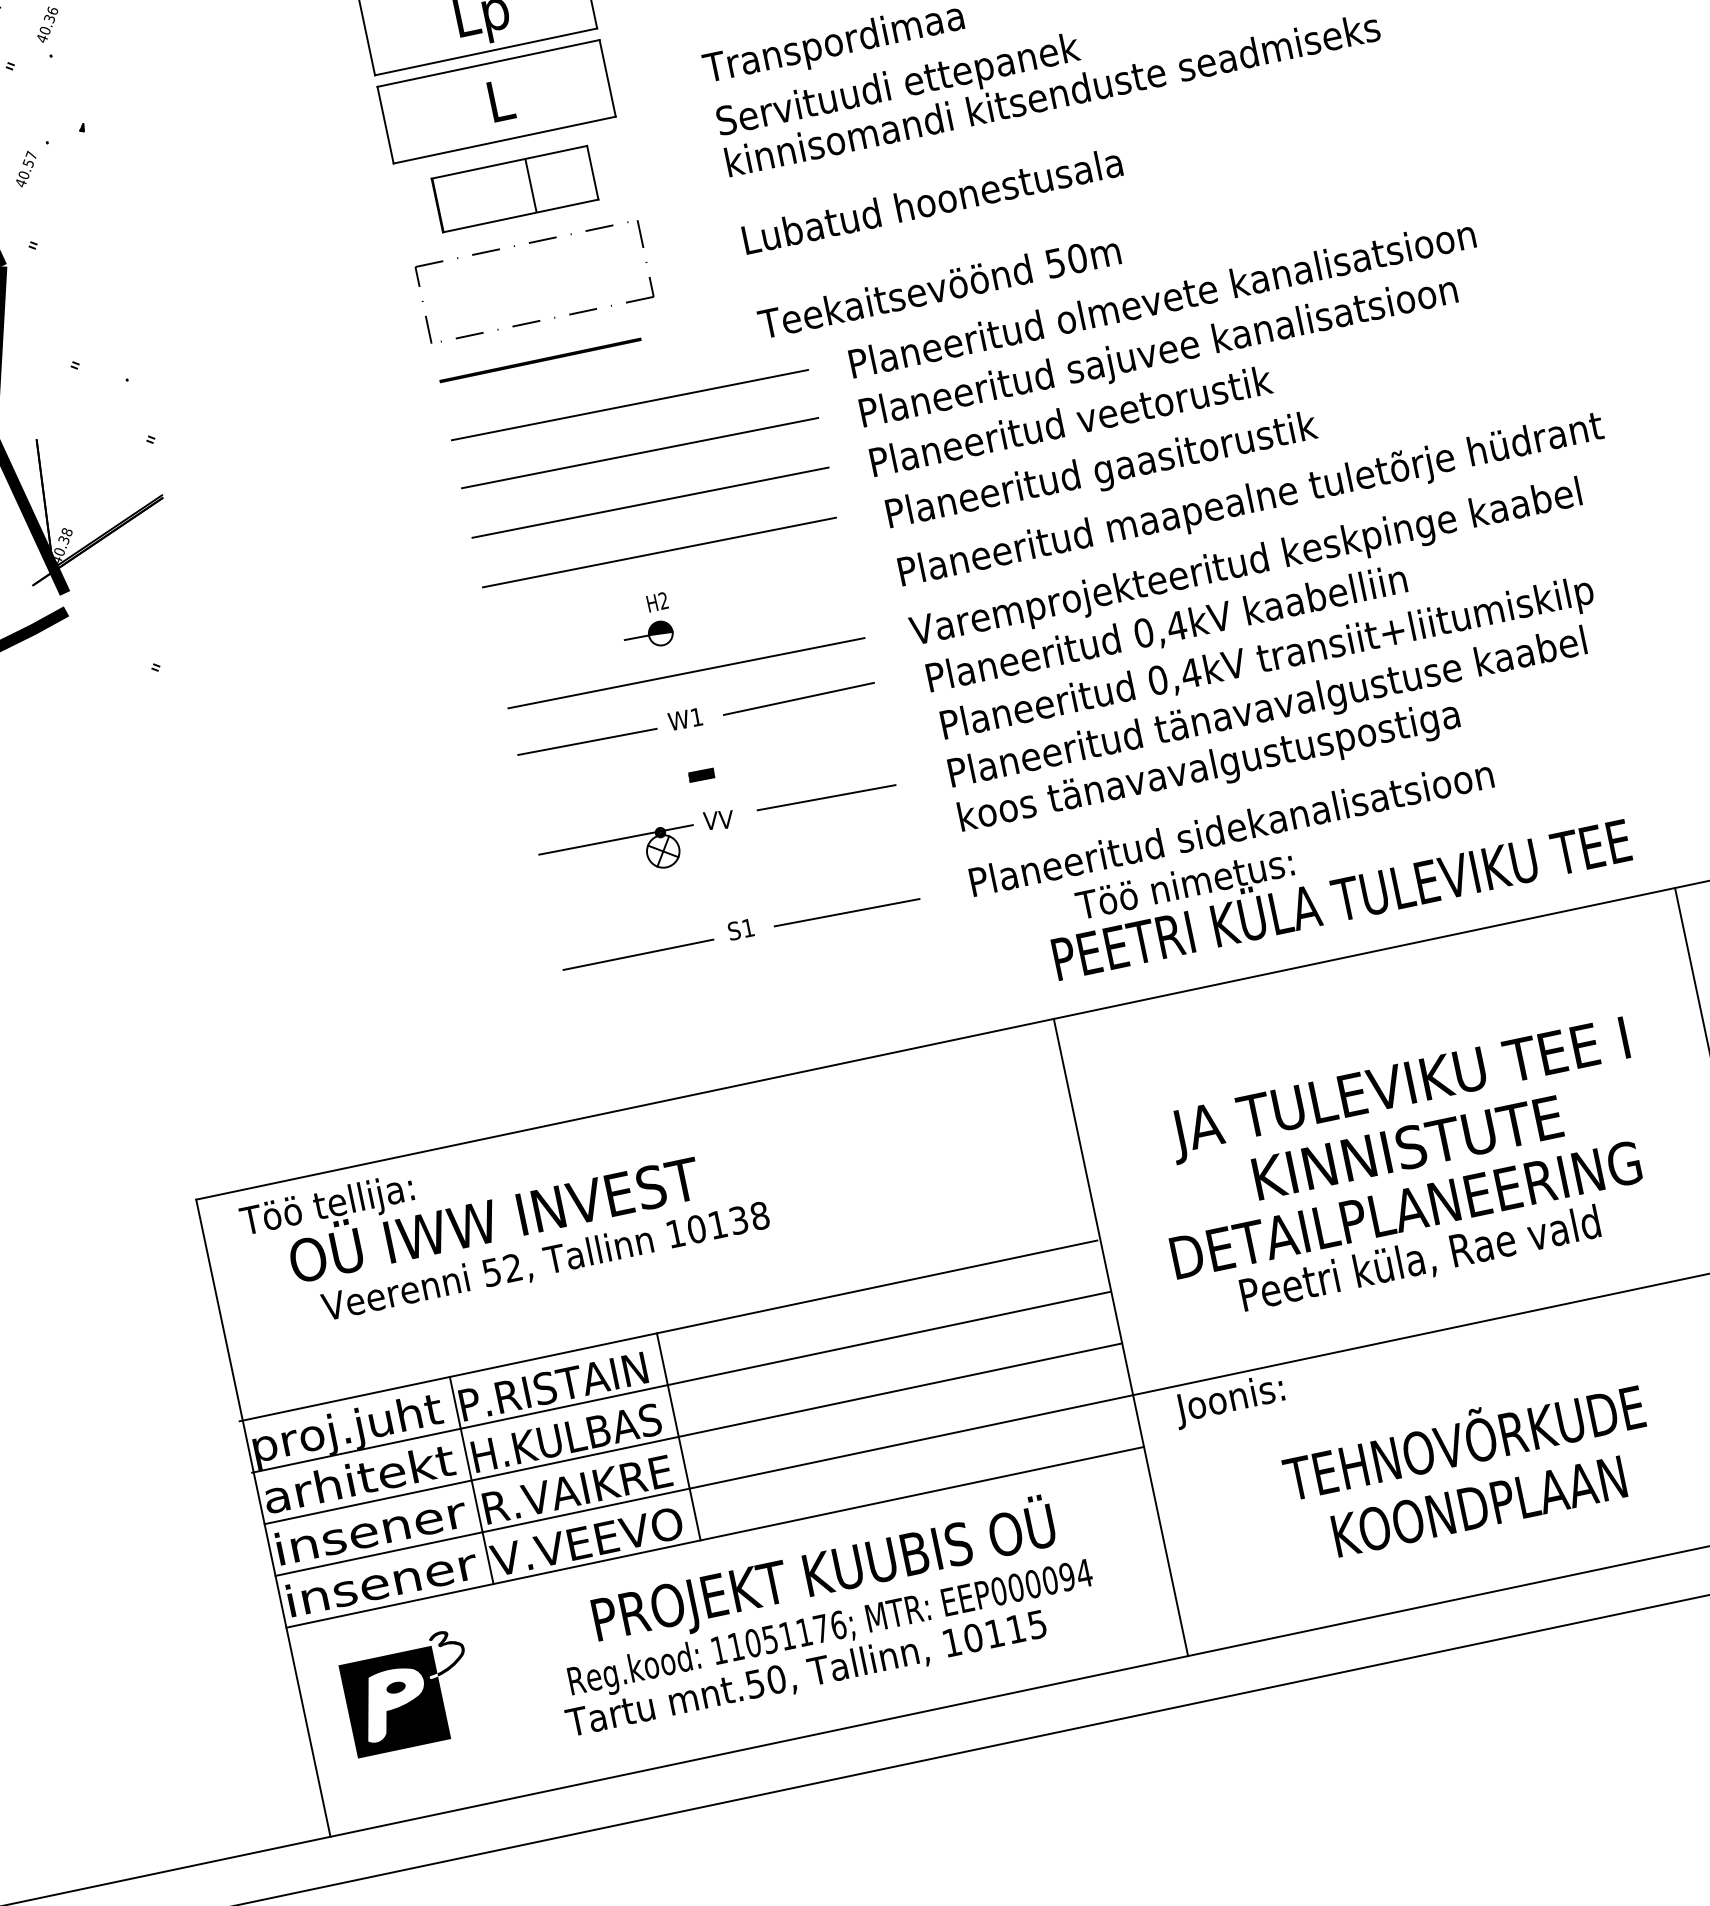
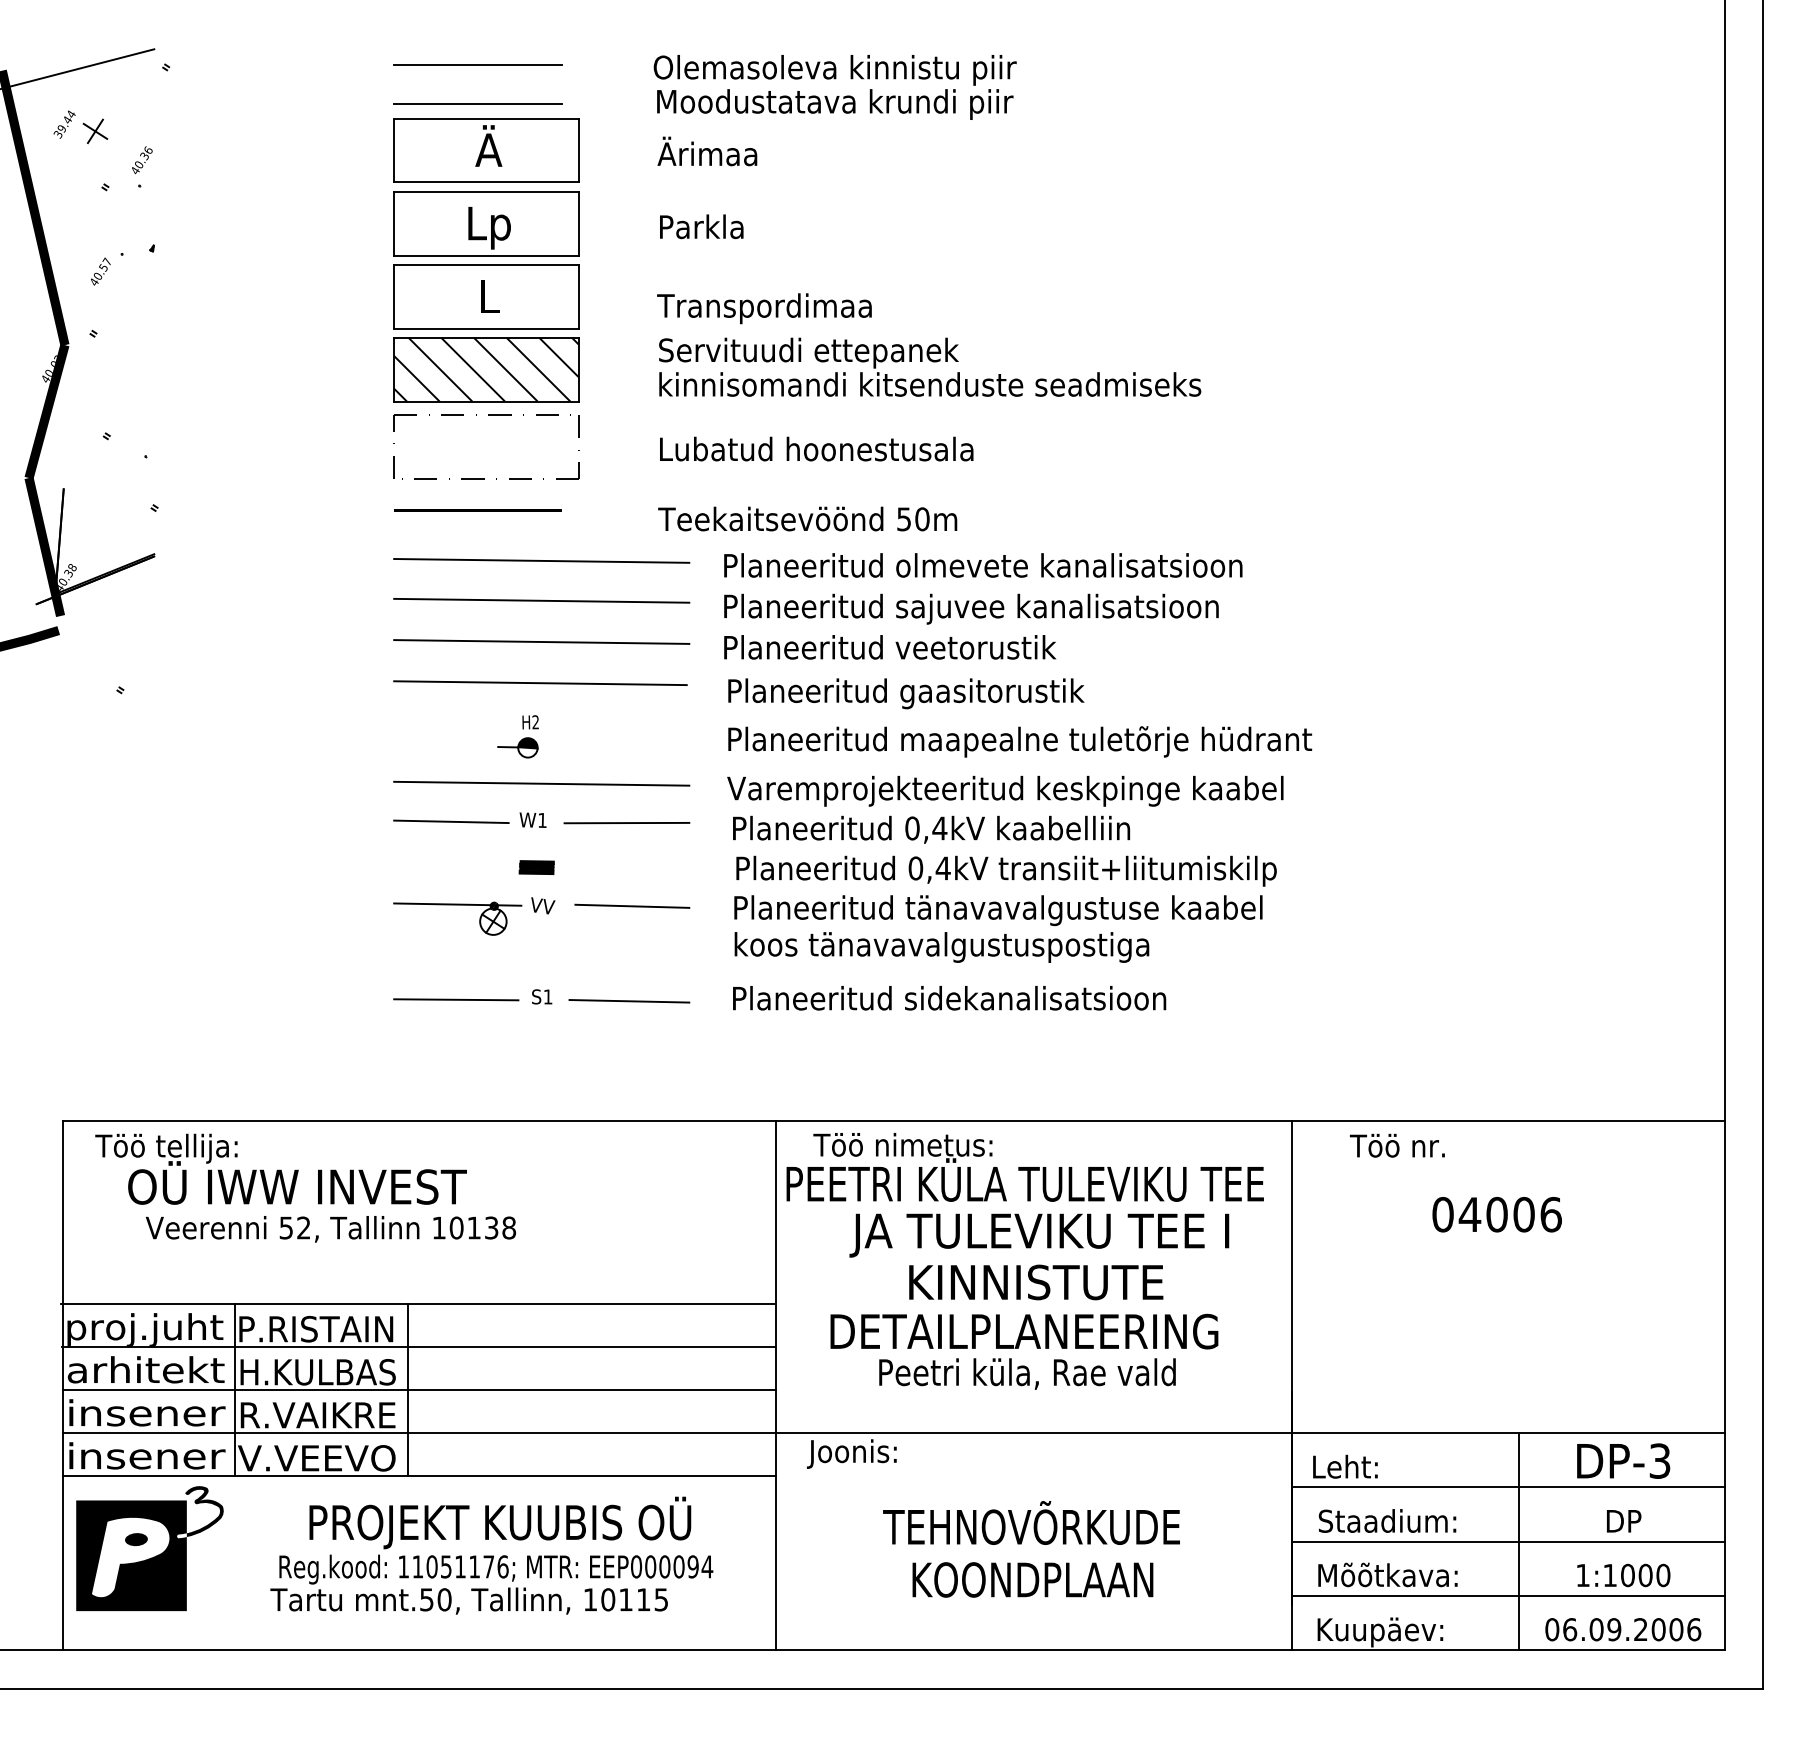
part: (514, 188) -> (486, 369), size x1.43
part: (701, 775) -> (536, 867), size x1.67
text: (1336, 880) -> (1024, 1167), moved
part: (408, 1692) -> (149, 1548), size x1.43

